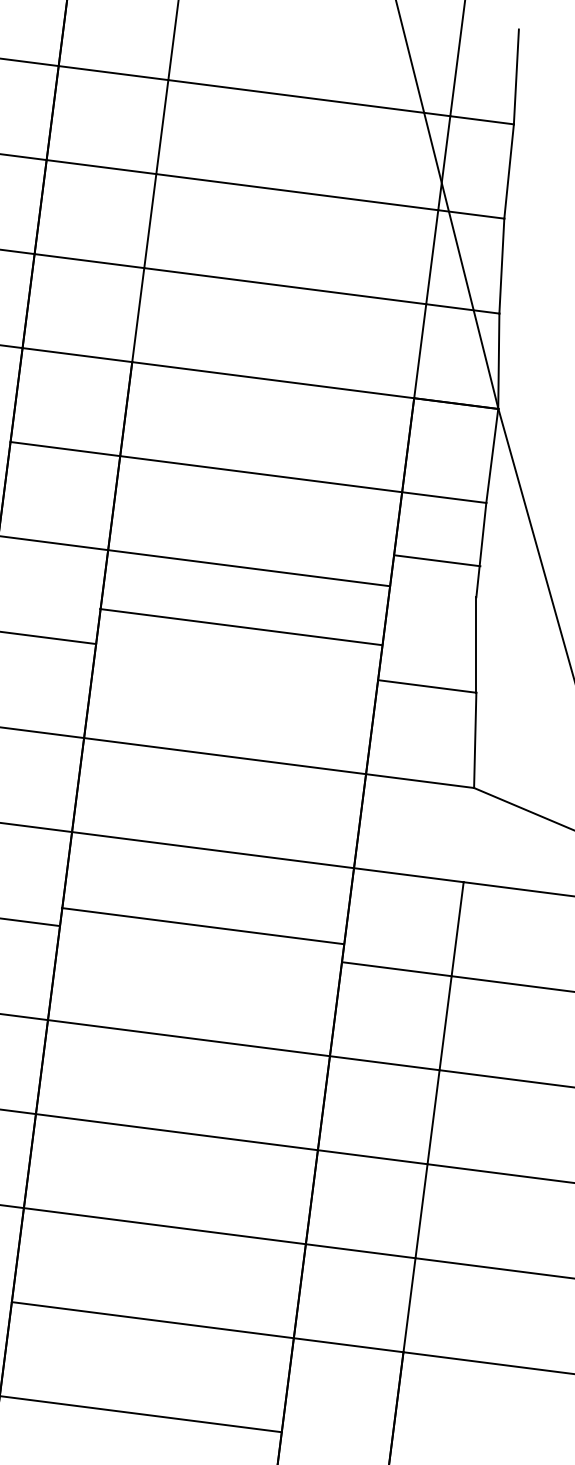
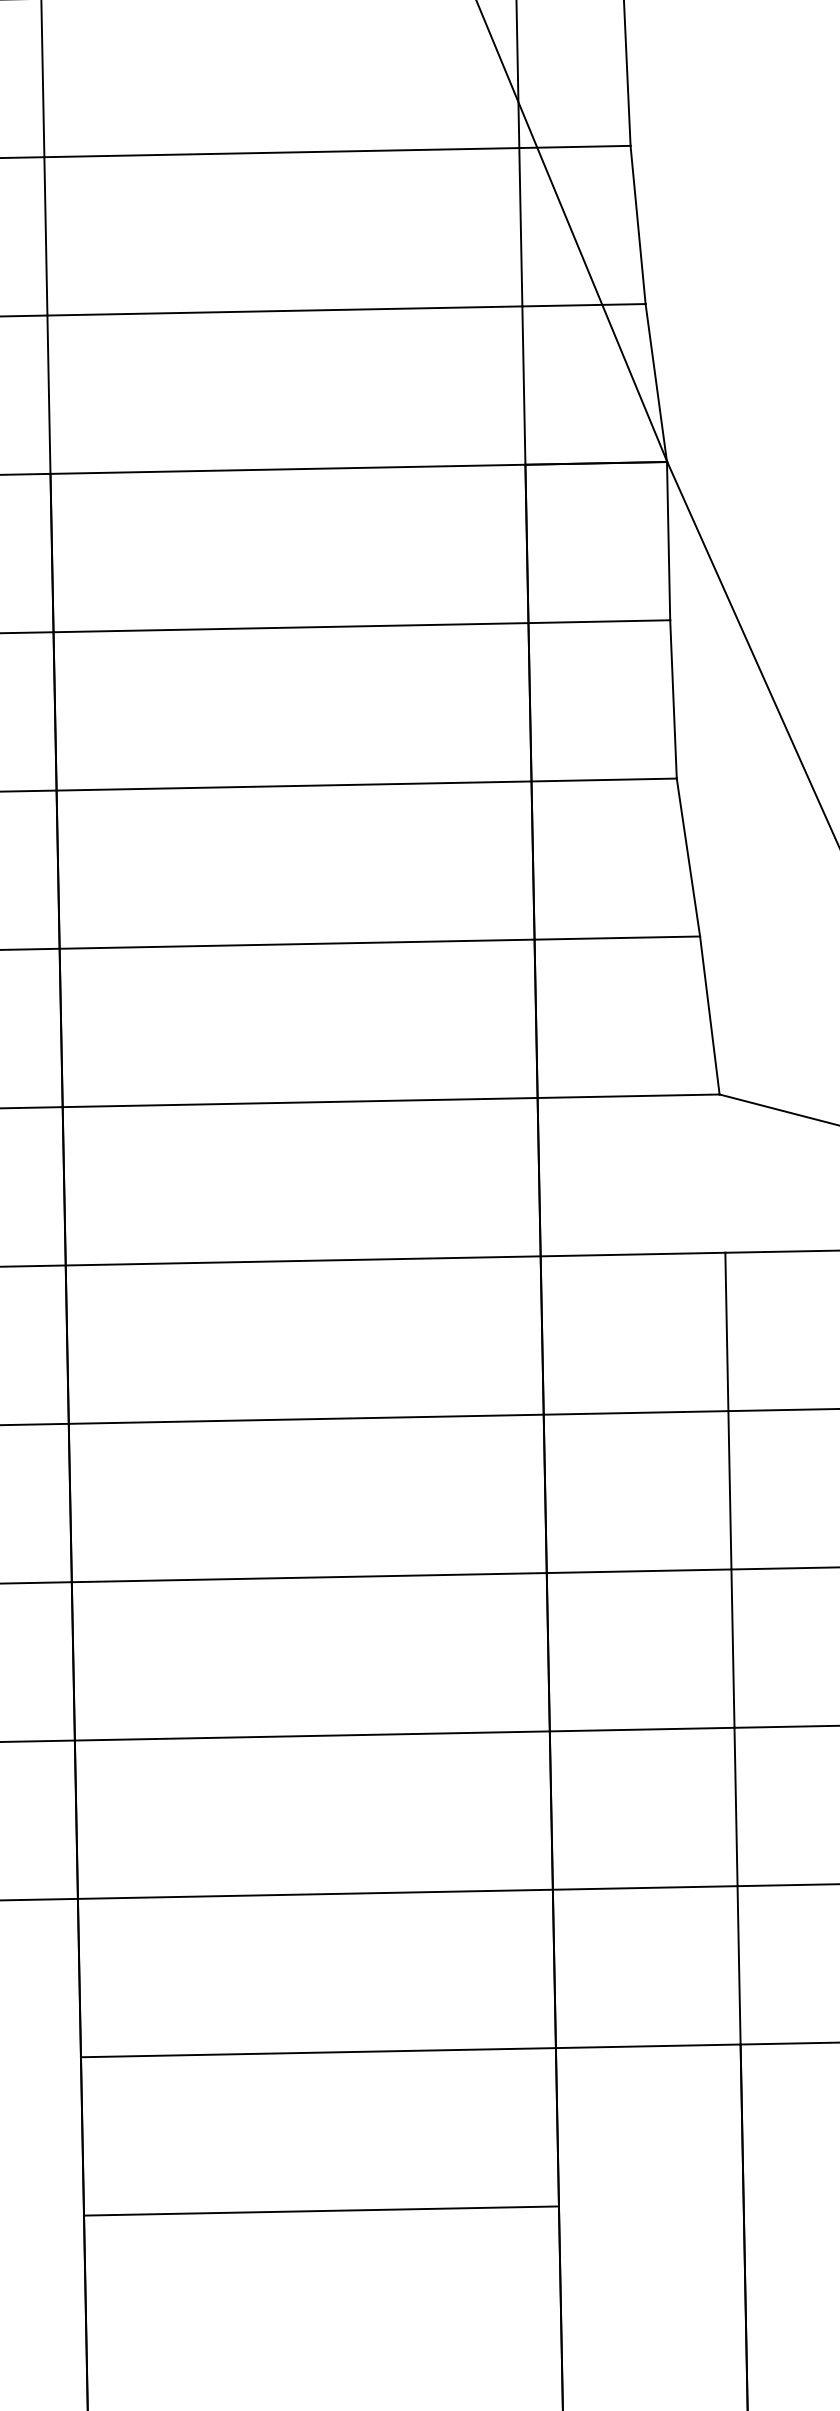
line: (437, 560) -> (604, 779), moved
line: (241, 627) -> (297, 944), moved
line: (202, 926) -> (305, 1419), moved

